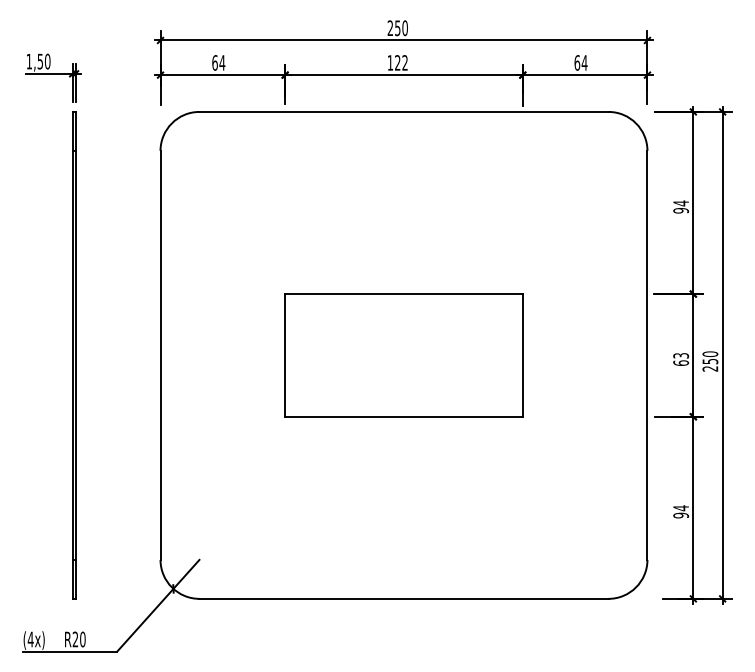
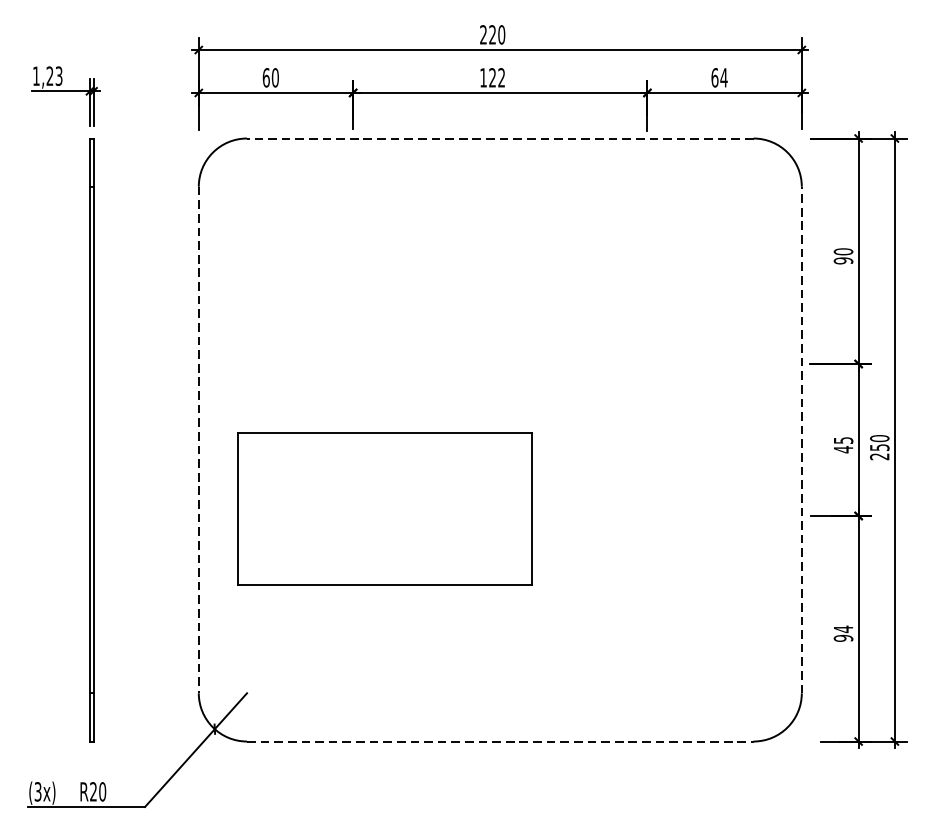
text: (397, 28) -> (492, 35), 250 -> 220
text: (43, 61) -> (53, 76), 1,50 -> 1,23
text: (222, 62) -> (275, 77), 64 -> 60
line: (403, 111) -> (499, 137), solid -> dashed
text: (681, 203) -> (843, 251), 94 -> 90
line: (160, 355) -> (198, 440), solid -> dashed
part: (403, 355) -> (384, 509), moved
line: (647, 355) -> (801, 440), solid -> dashed
text: (680, 359) -> (842, 445), 63 -> 45
line: (403, 598) -> (499, 741), solid -> dashed
text: (30, 639) -> (37, 791), (4x) -> (3x)

